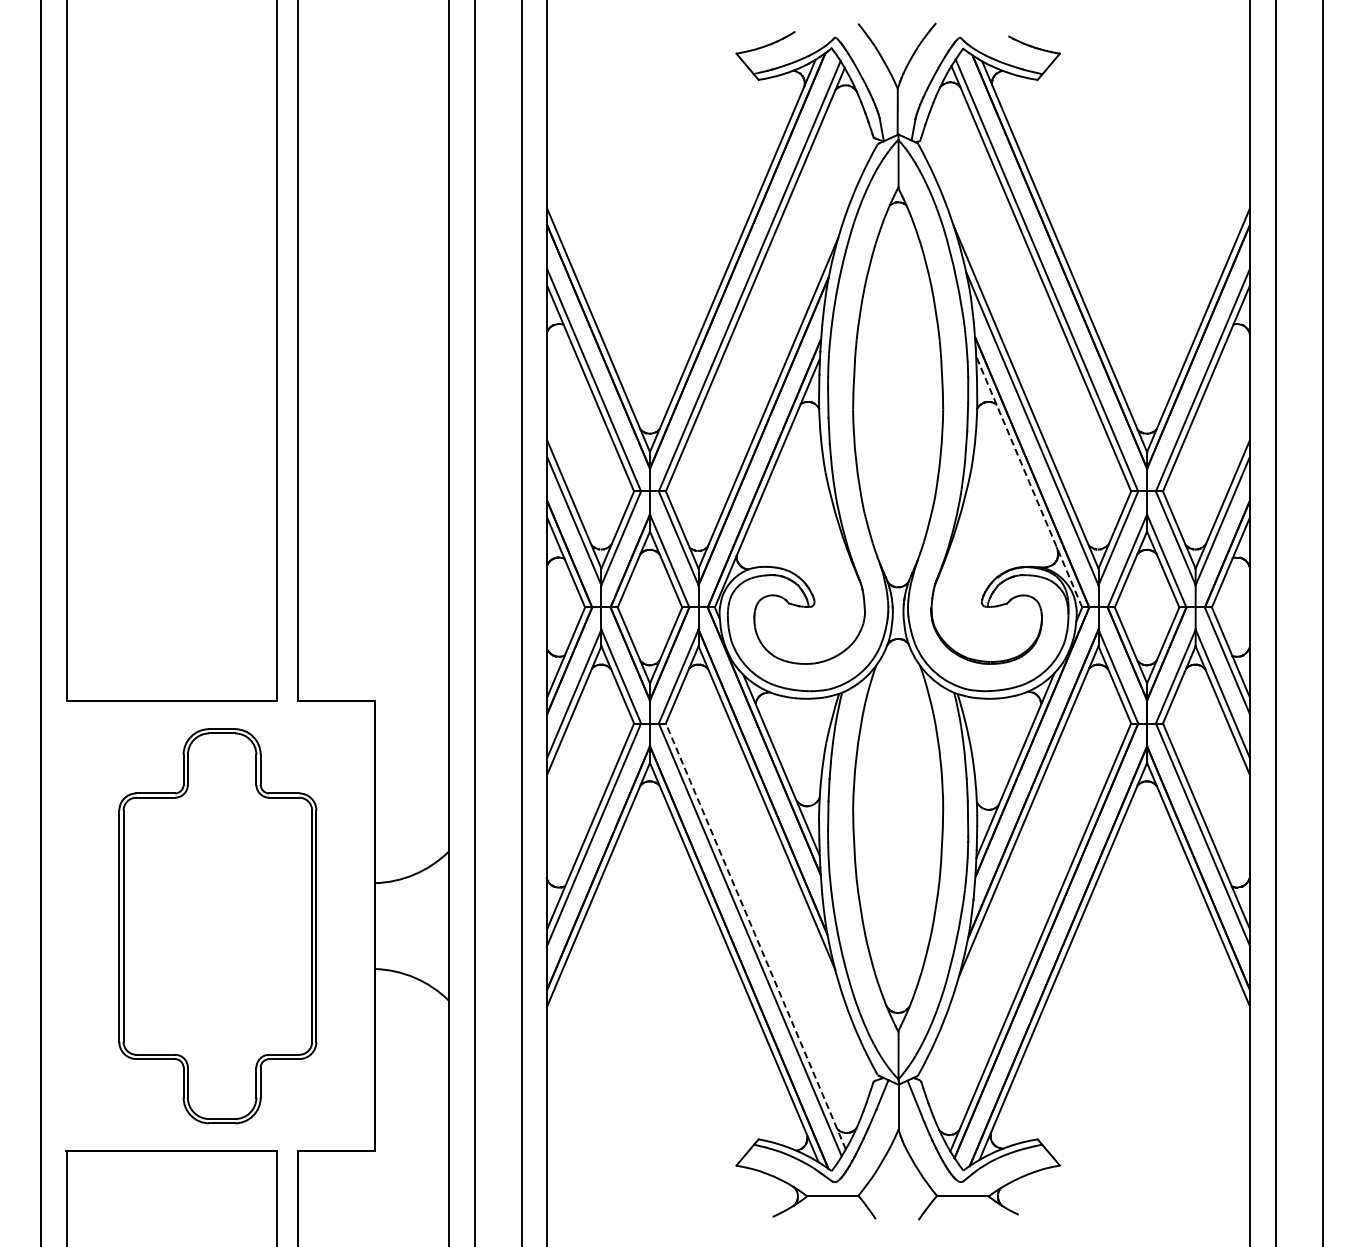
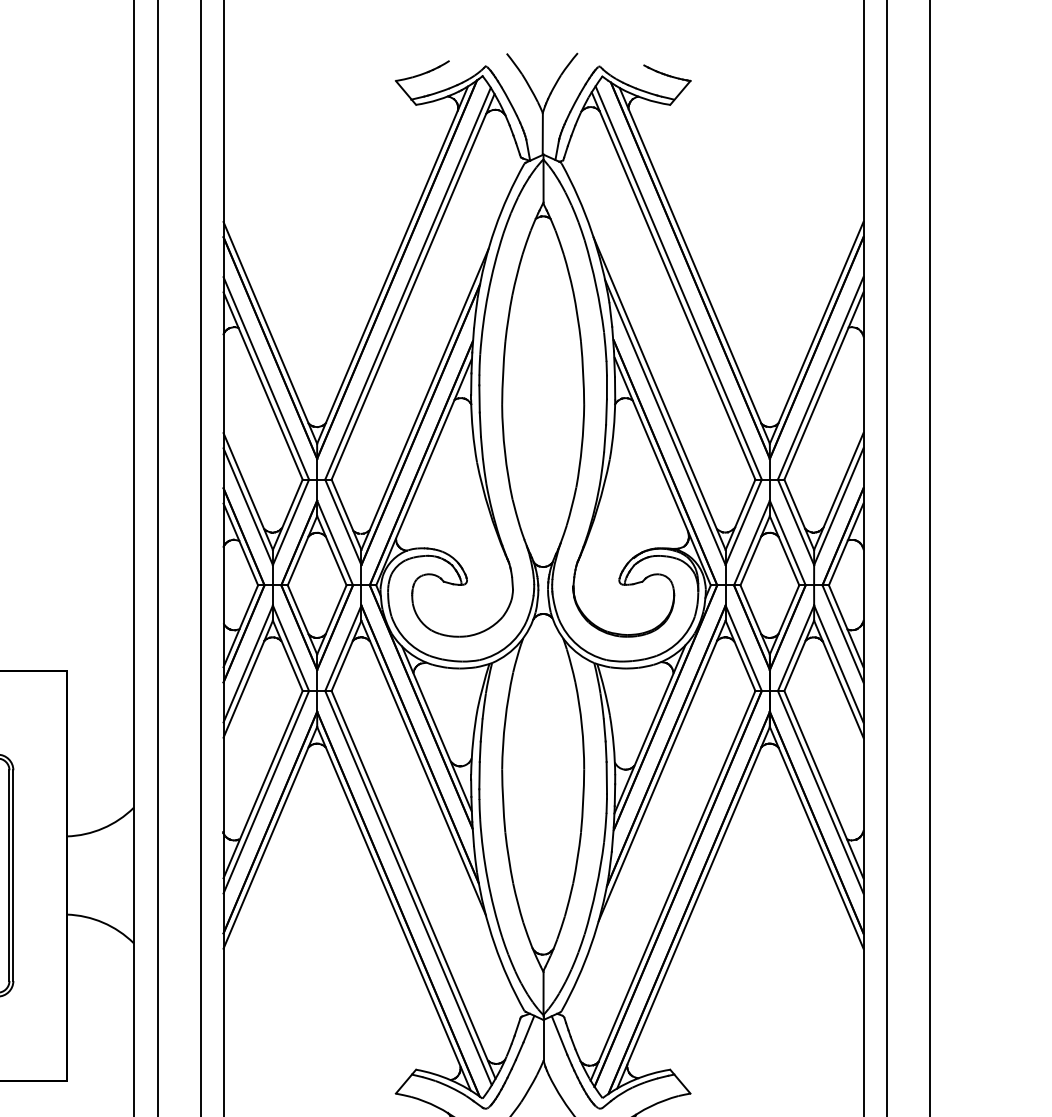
line: (1029, 482) -> (662, 471), dashed -> solid
line: (755, 935) -> (413, 884), dashed -> solid

